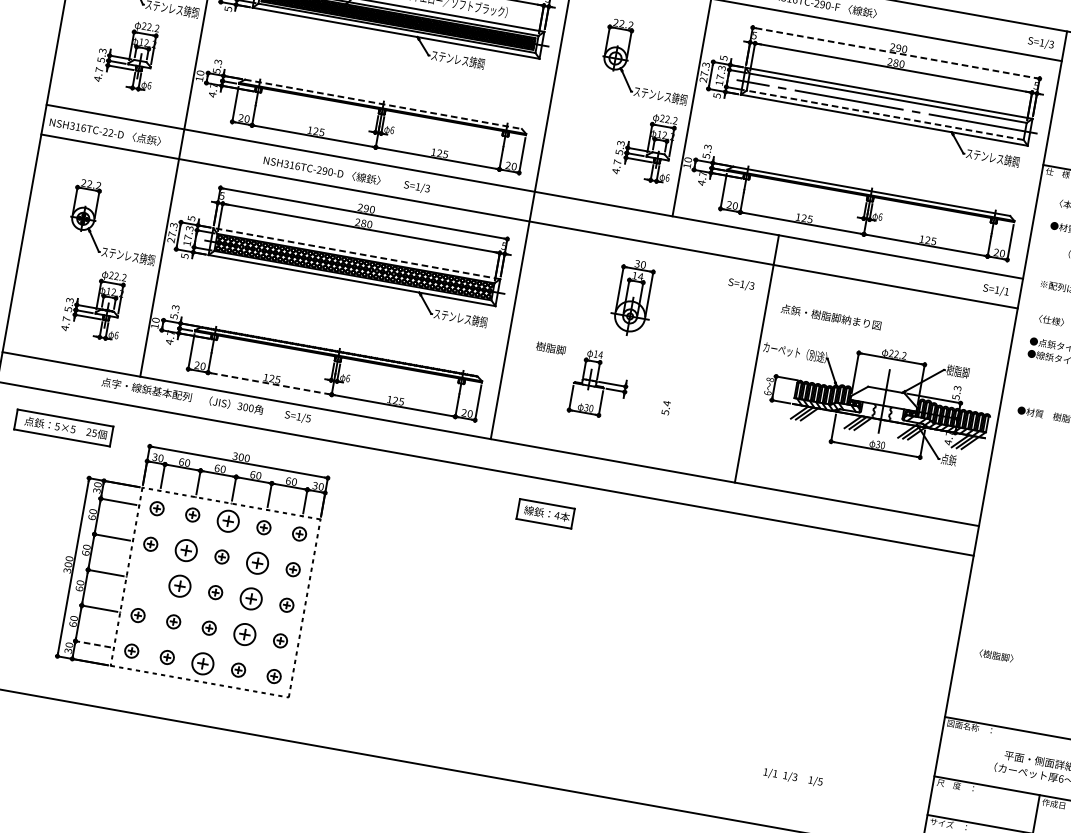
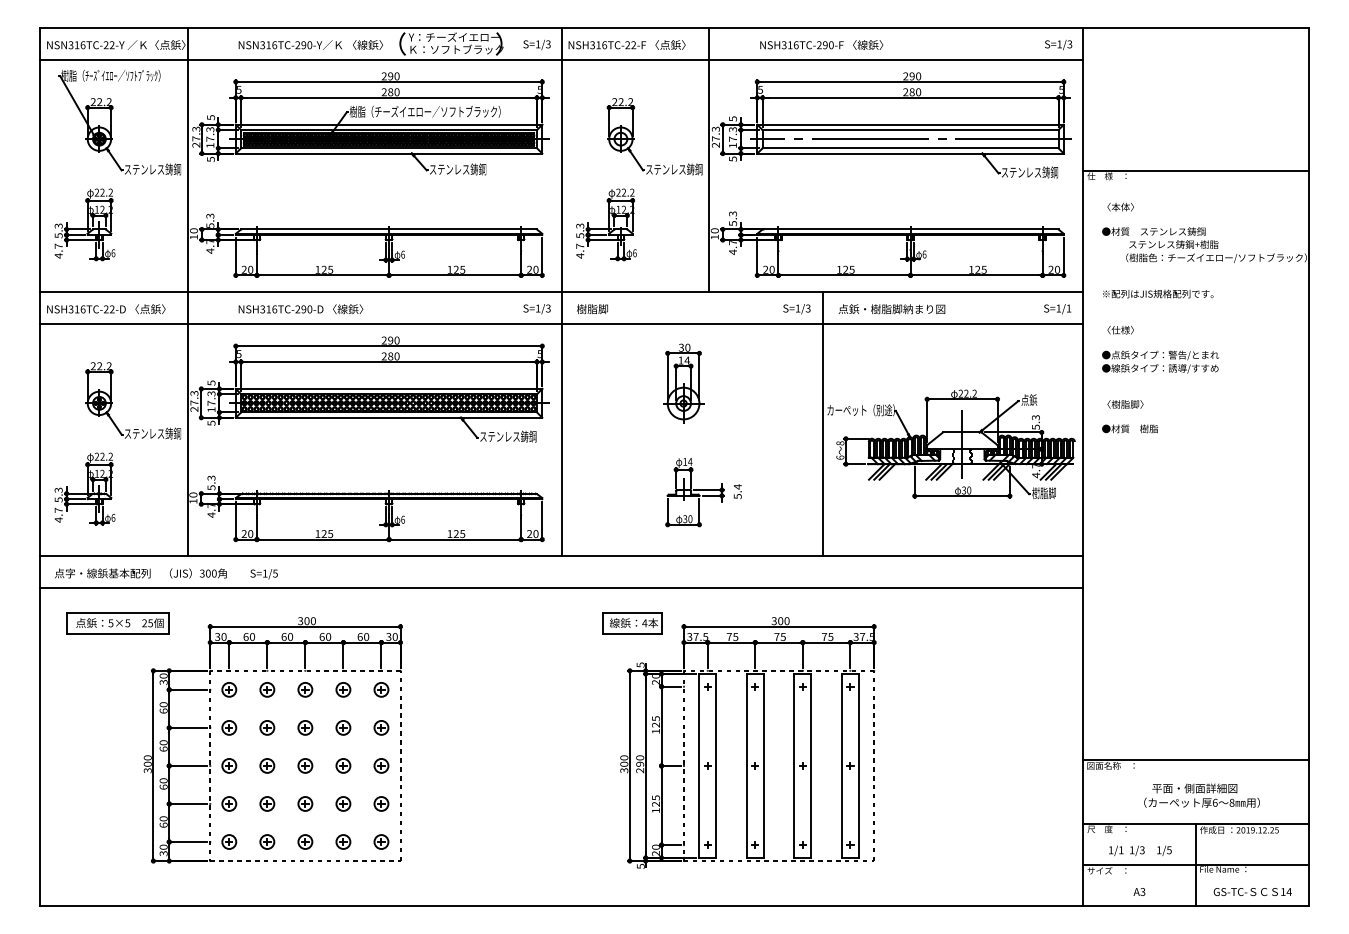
line: (897, 52) -> (911, 81), dashed -> solid
part: (127, 53) -> (84, 224), moved
line: (383, 104) -> (389, 229), dashed -> solid
line: (885, 115) -> (910, 148), dashed -> solid
part: (645, 146) -> (606, 224), moved
text: (321, 170) -> (300, 309), moved
text: (416, 187) -> (536, 309), moved
line: (356, 253) -> (388, 388), dashed -> solid
text: (740, 284) -> (796, 309), moved
part: (94, 303) -> (84, 488), moved
text: (830, 317) -> (891, 309), moved
text: (550, 348) -> (592, 309), moved
text: (958, 371) -> (1033, 400), 樹脂脚 -> 点鋲
line: (270, 383) -> (323, 539), dashed -> solid
part: (599, 384) -> (694, 492), moved
text: (206, 400) -> (166, 573), moved
text: (952, 460) -> (1043, 493), 点鋲 -> 樹脂脚
part: (228, 521) -> (305, 689), size x0.62
part: (186, 550) -> (267, 727), size x0.62
part: (257, 562) -> (343, 727), size x0.62
part: (144, 579) -> (229, 765), added
part: (180, 585) -> (267, 765), size x0.62
part: (251, 598) -> (343, 765), size x0.62
part: (245, 634) -> (343, 803), size x0.62
line: (92, 644) -> (187, 842), dashed -> solid
part: (634, 644) -> (748, 742), added
text: (996, 655) -> (1125, 404), moved
part: (203, 663) -> (305, 841), size x0.62
text: (793, 777) -> (1140, 850), moved

